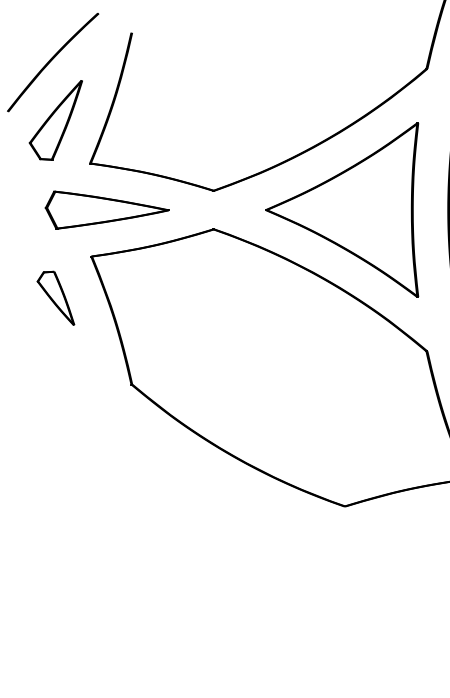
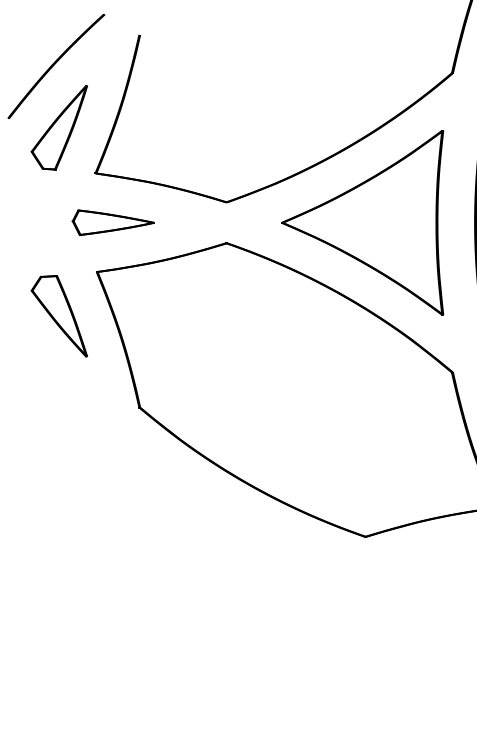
part: (106, 209) -> (112, 222), size x0.62
part: (56, 298) -> (59, 316), size x1.43

